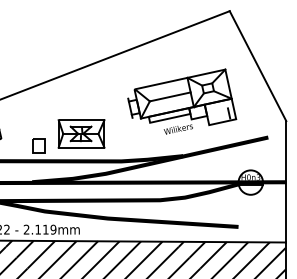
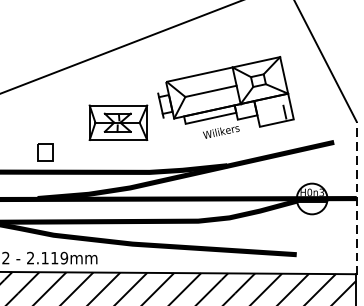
part: (81, 133) -> (118, 122), moved
line: (286, 181) -> (356, 197), solid -> dashed

